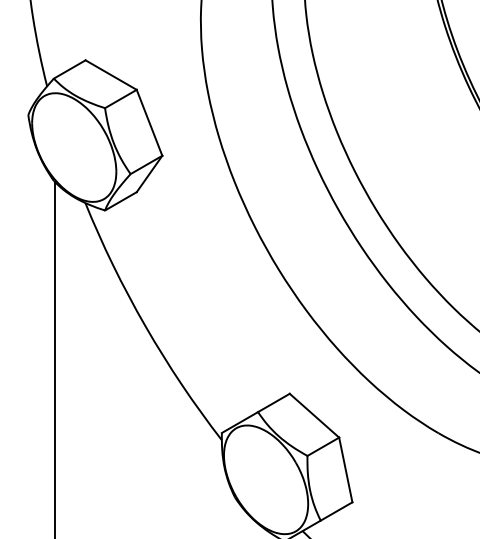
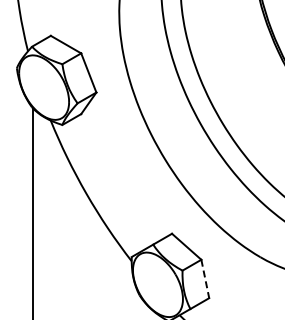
line: (346, 469) -> (205, 278), solid -> dashed

